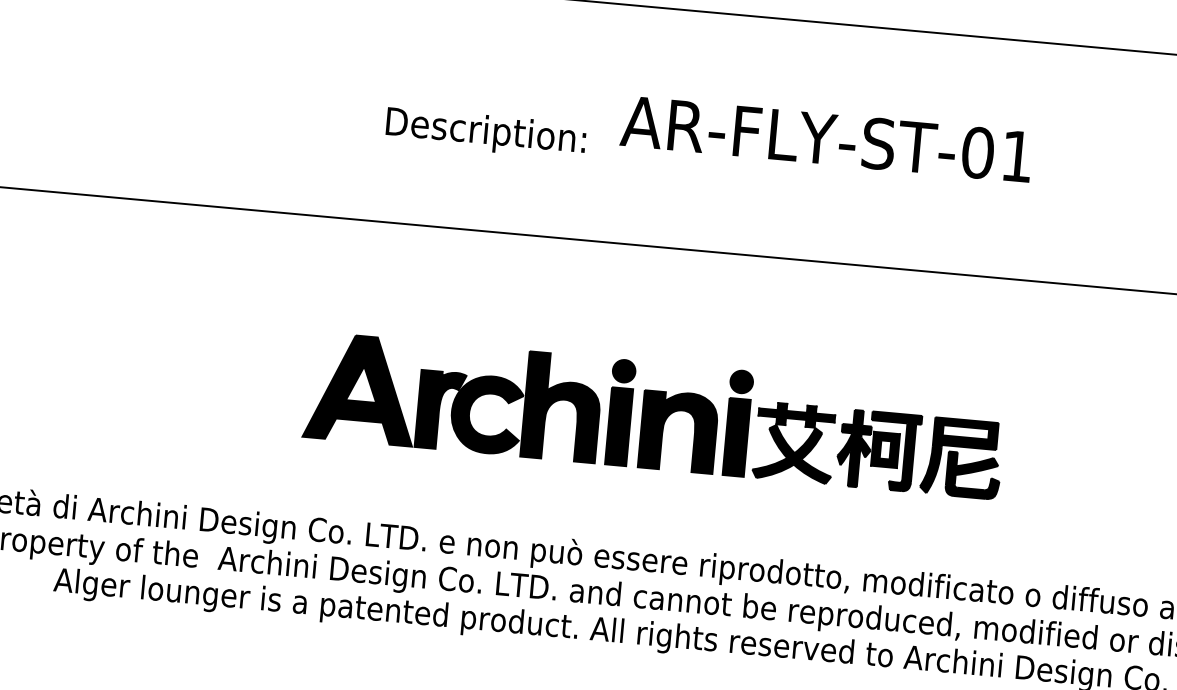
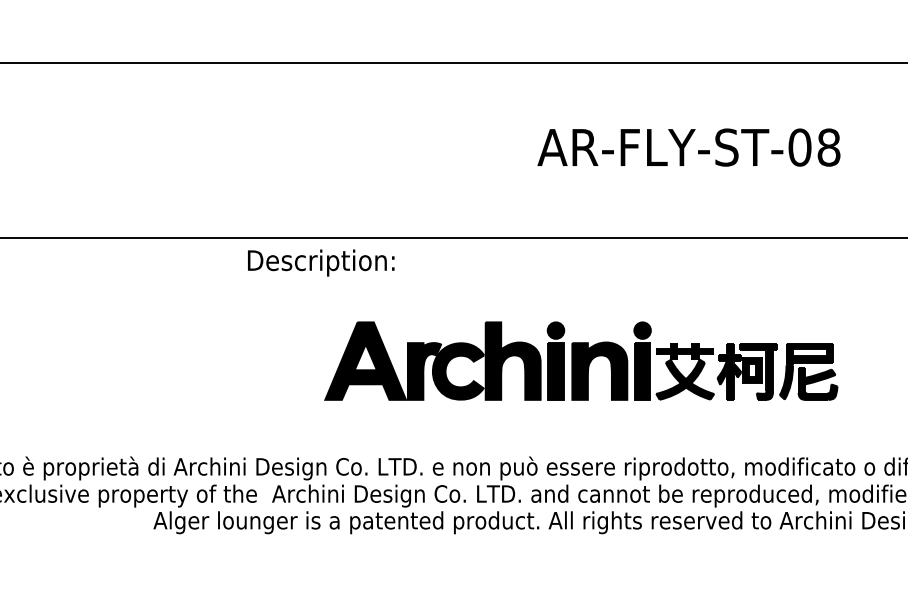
text: (486, 132) -> (321, 262), moved
text: (1016, 156) -> (828, 147), AR-FLY-ST-01 -> AR-FLY-ST-08

